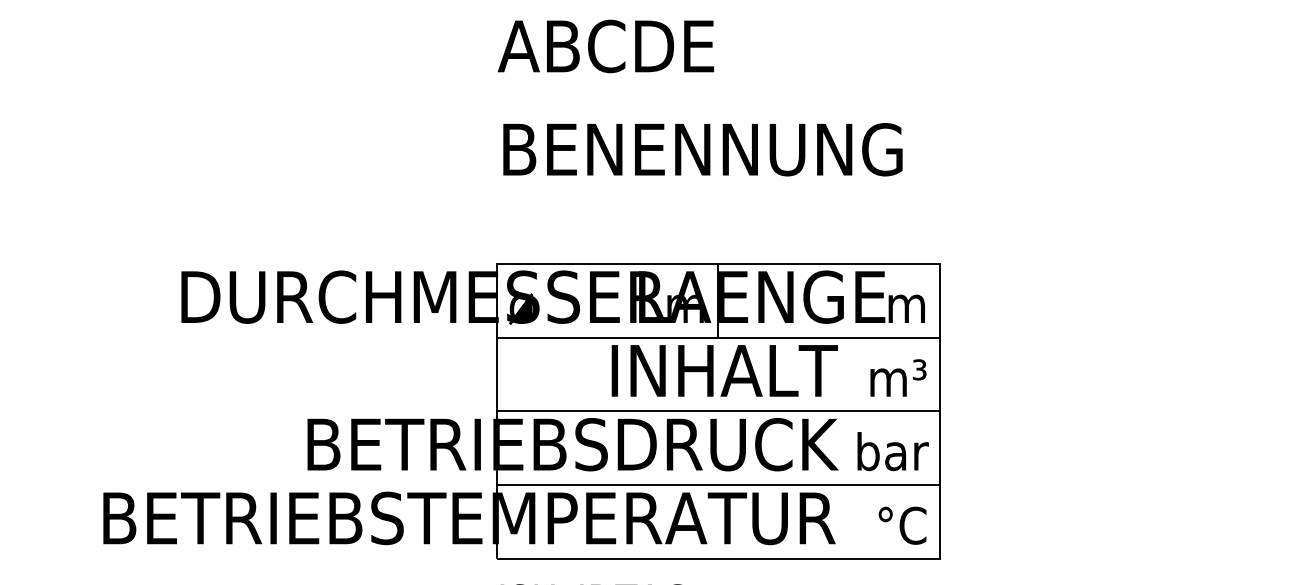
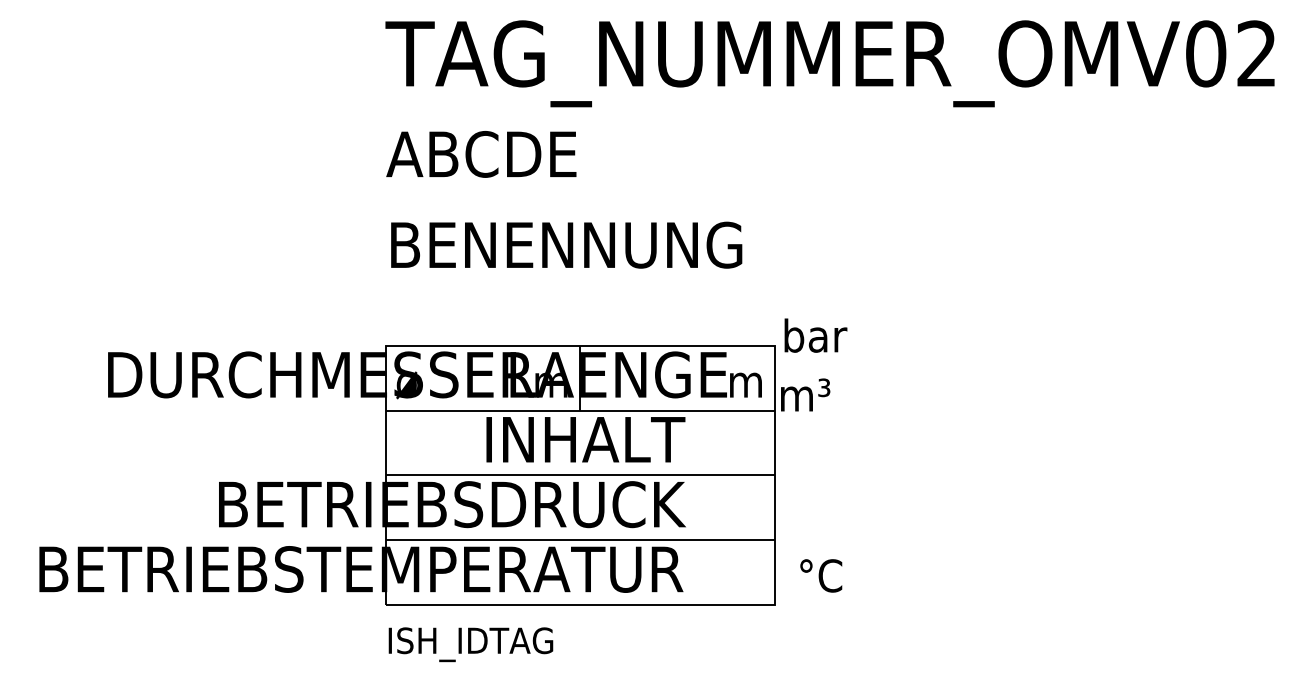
text: (898, 377) -> (805, 394), moved
text: (892, 451) -> (815, 335), moved
text: (902, 525) -> (821, 575), moved

